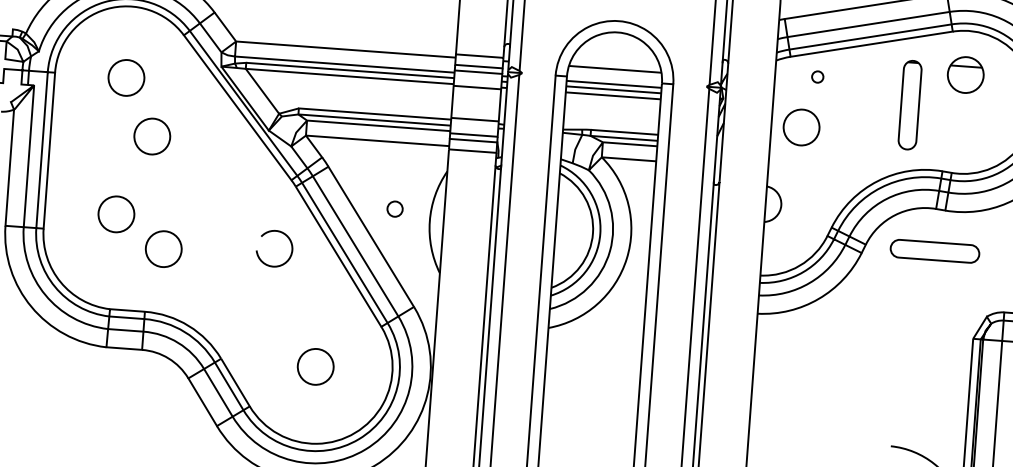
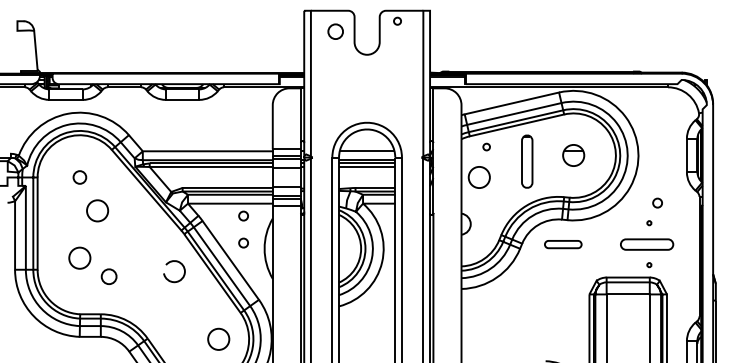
part: (965, 75) -> (573, 155), moved
circle: (125, 77) -> (79, 177), size x0.6
part: (910, 104) -> (527, 161), moved
circle: (398, 162) -> (243, 215), added
circle: (162, 248) -> (108, 276), size x0.7
part: (935, 251) -> (563, 244), size x0.7
circle: (315, 365) -> (218, 338), moved

